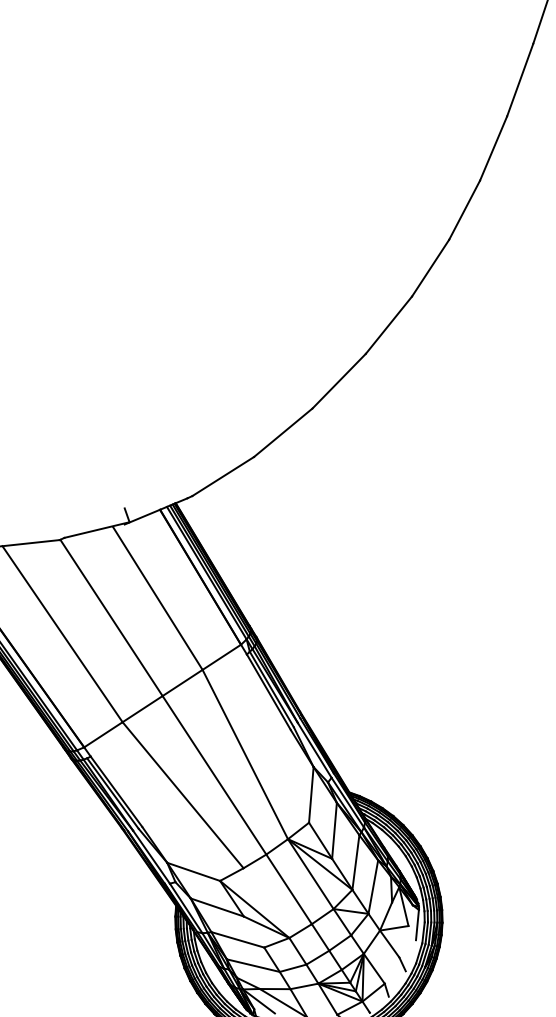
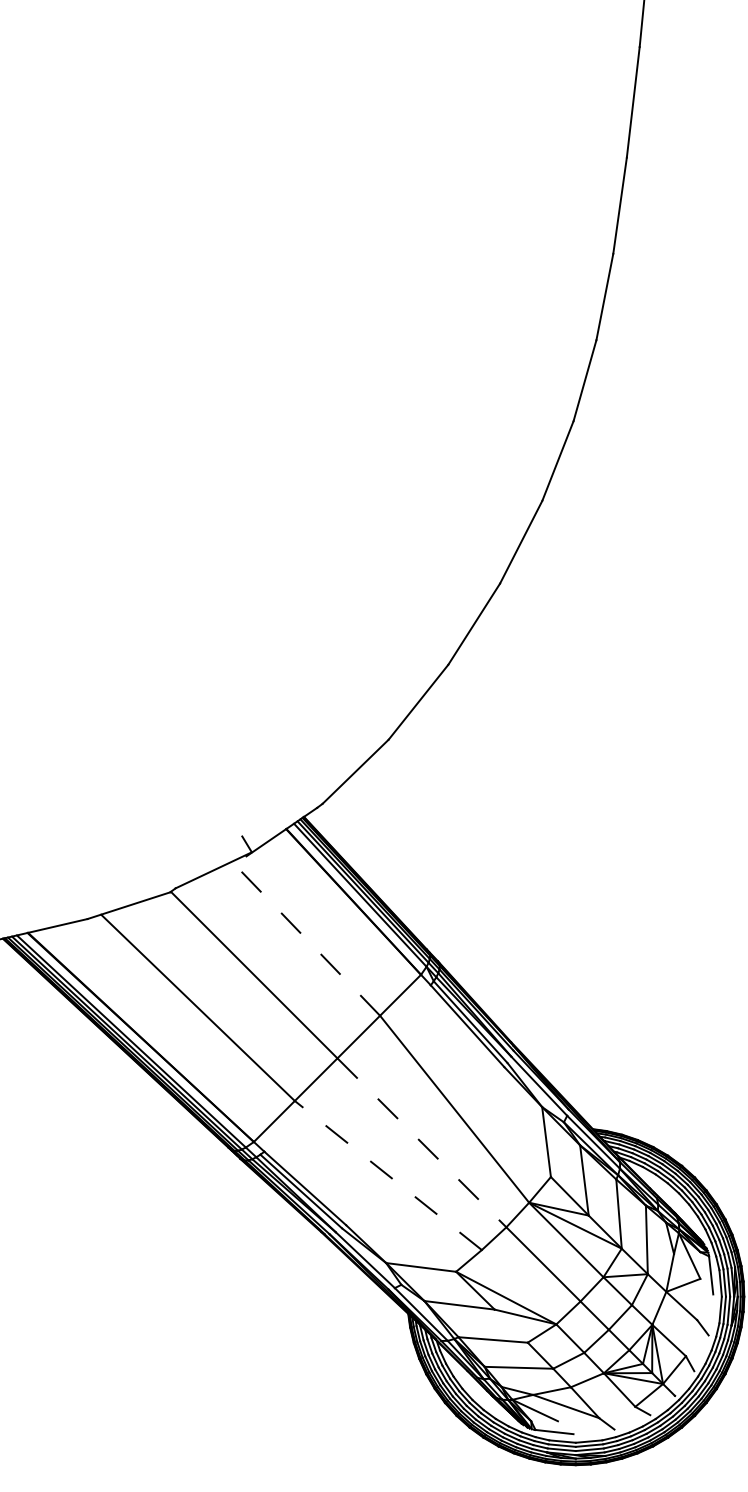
line: (158, 597) -> (306, 938), solid -> dashed
line: (214, 775) -> (422, 1143), solid -> dashed
line: (183, 795) -> (388, 1175), solid -> dashed

